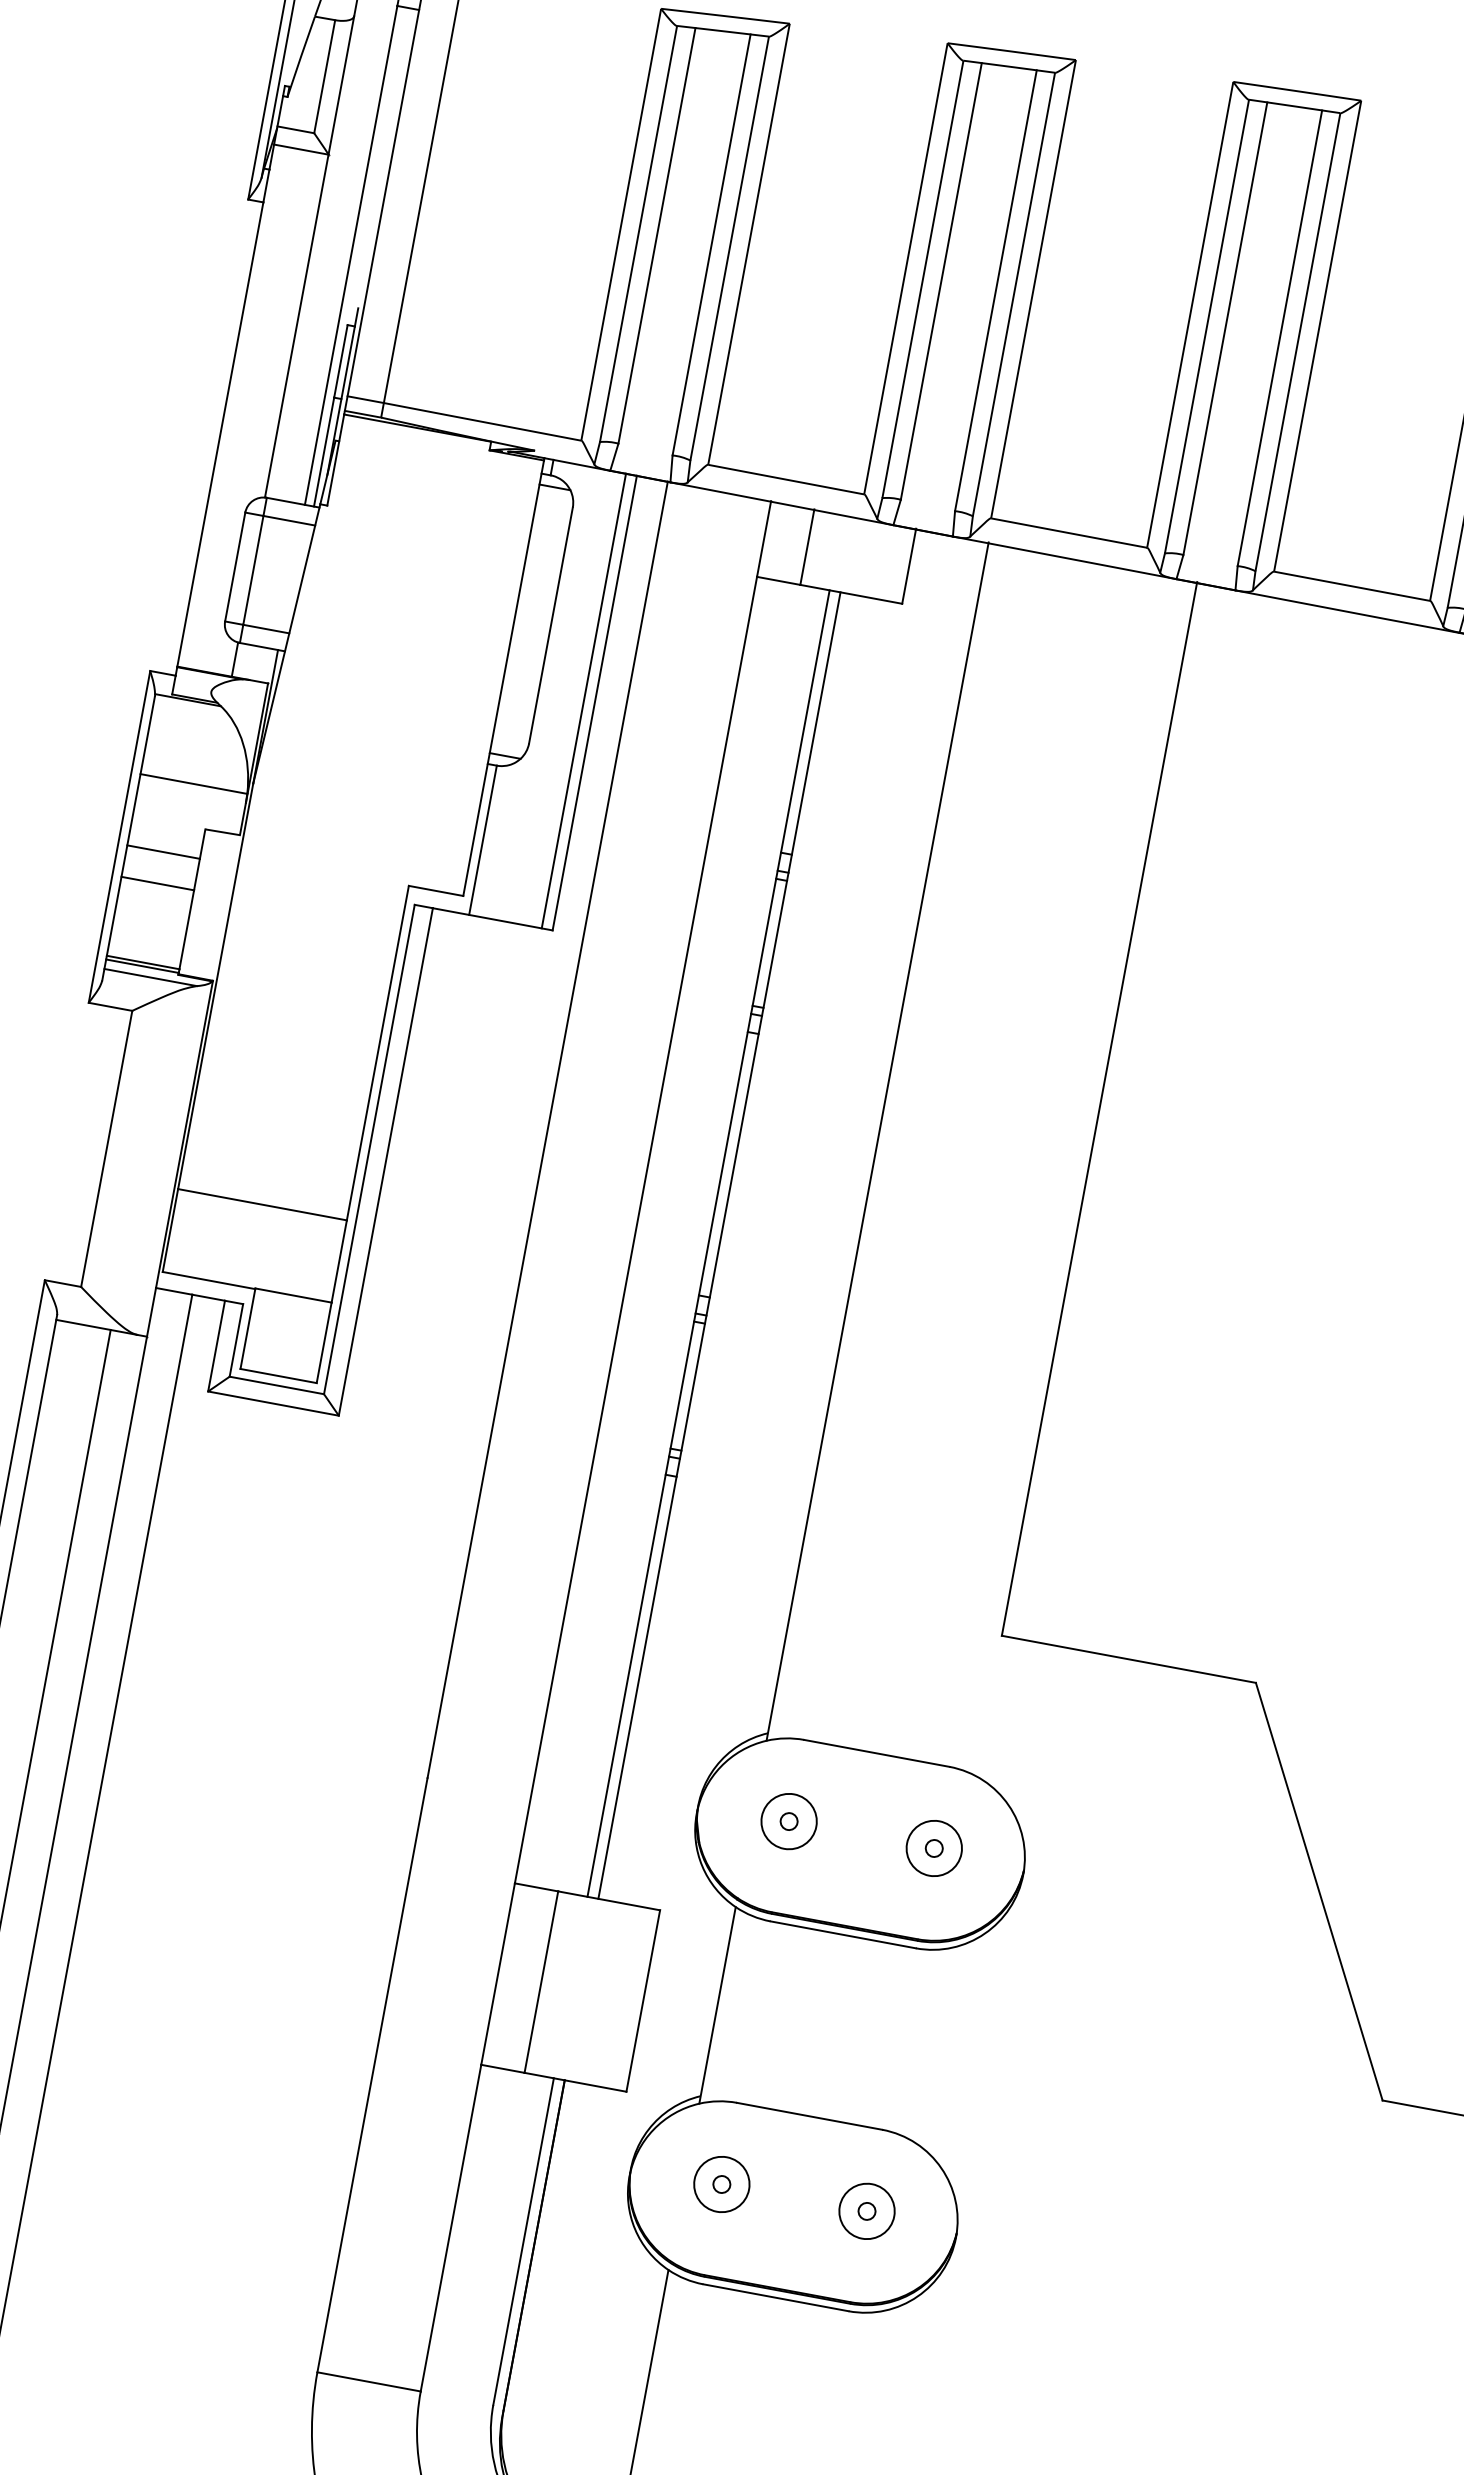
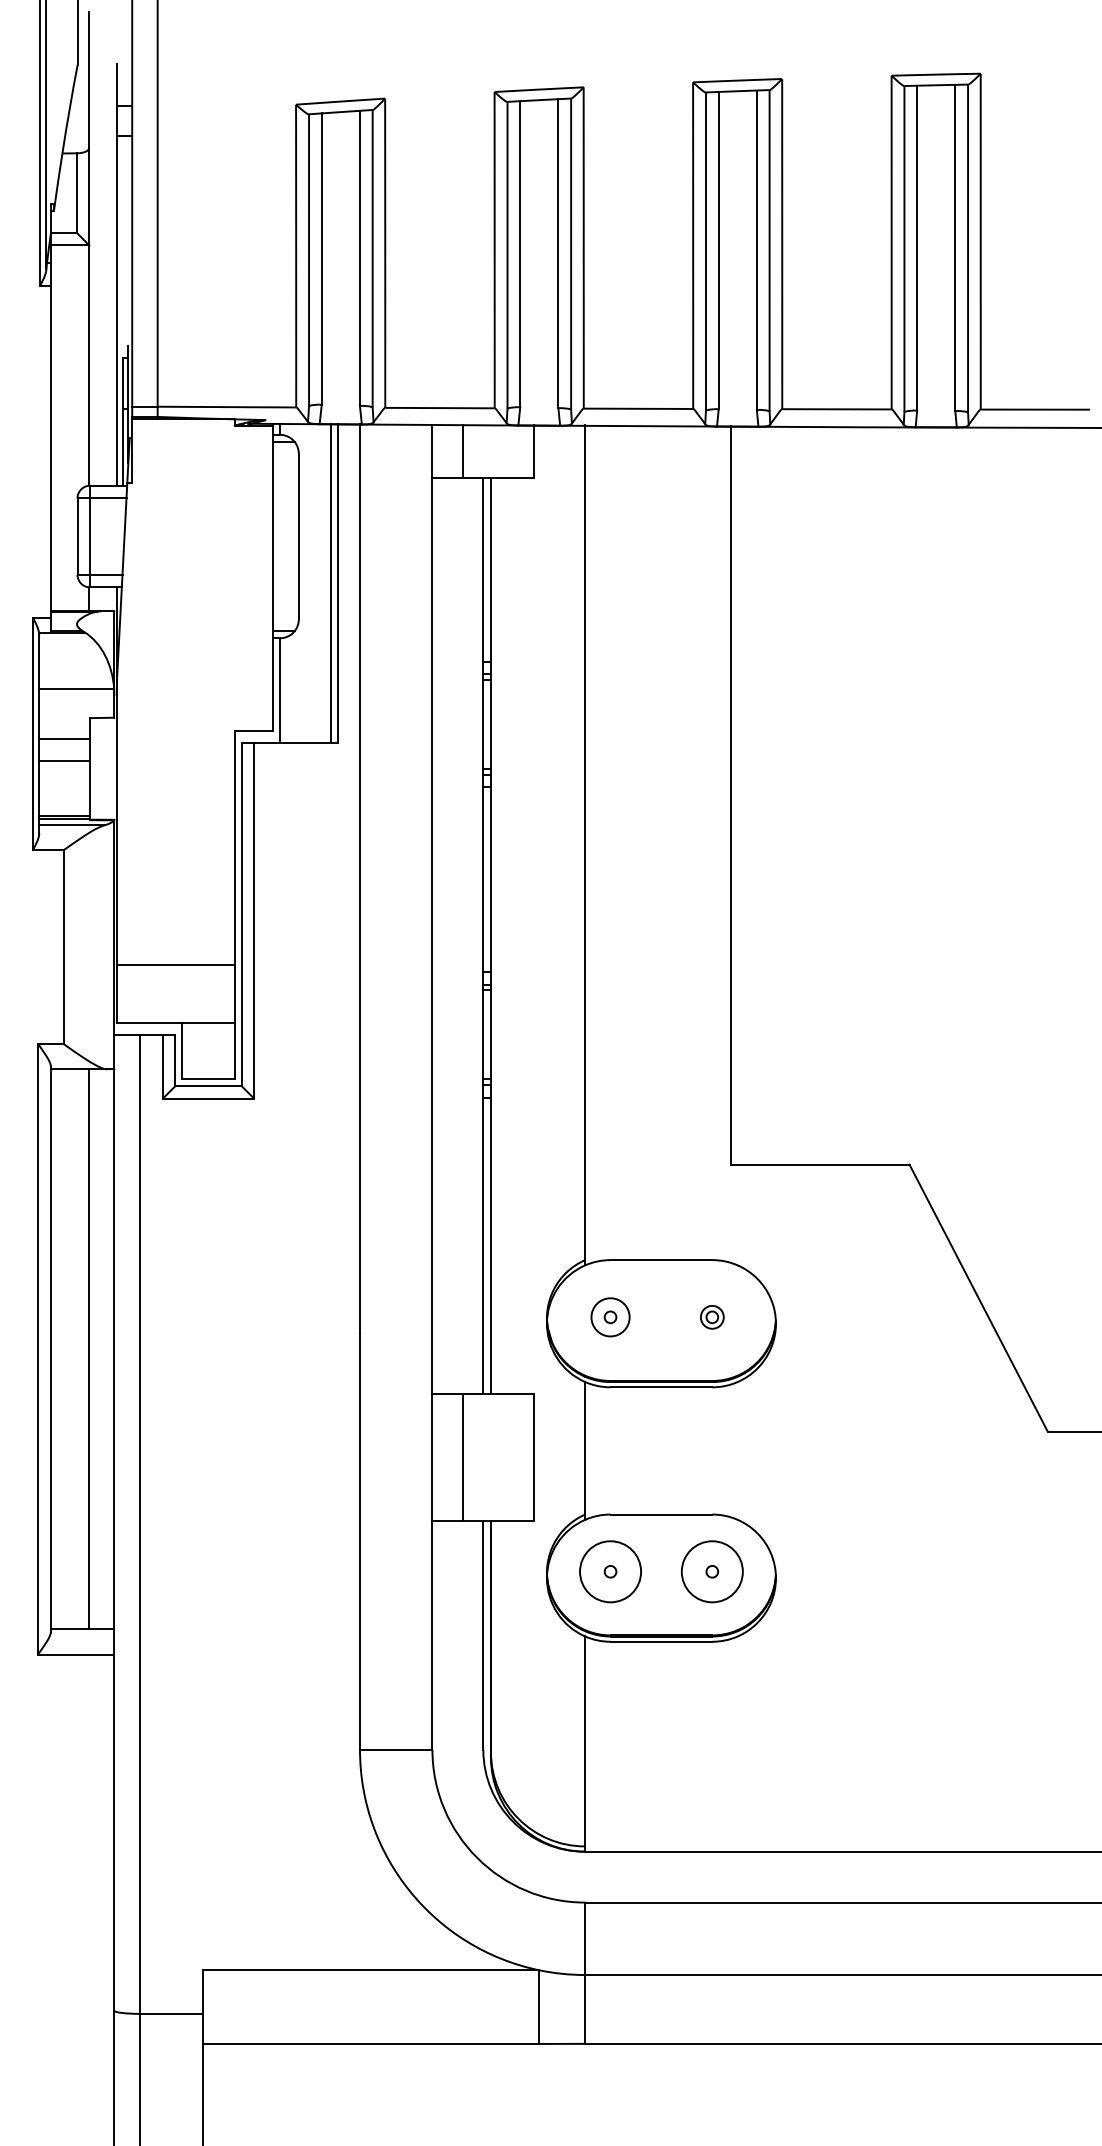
circle: (934, 1848) -> (712, 1317), size x0.6
circle: (721, 2184) -> (610, 1571), size x1.6
circle: (867, 2211) -> (712, 1571), size x1.6

